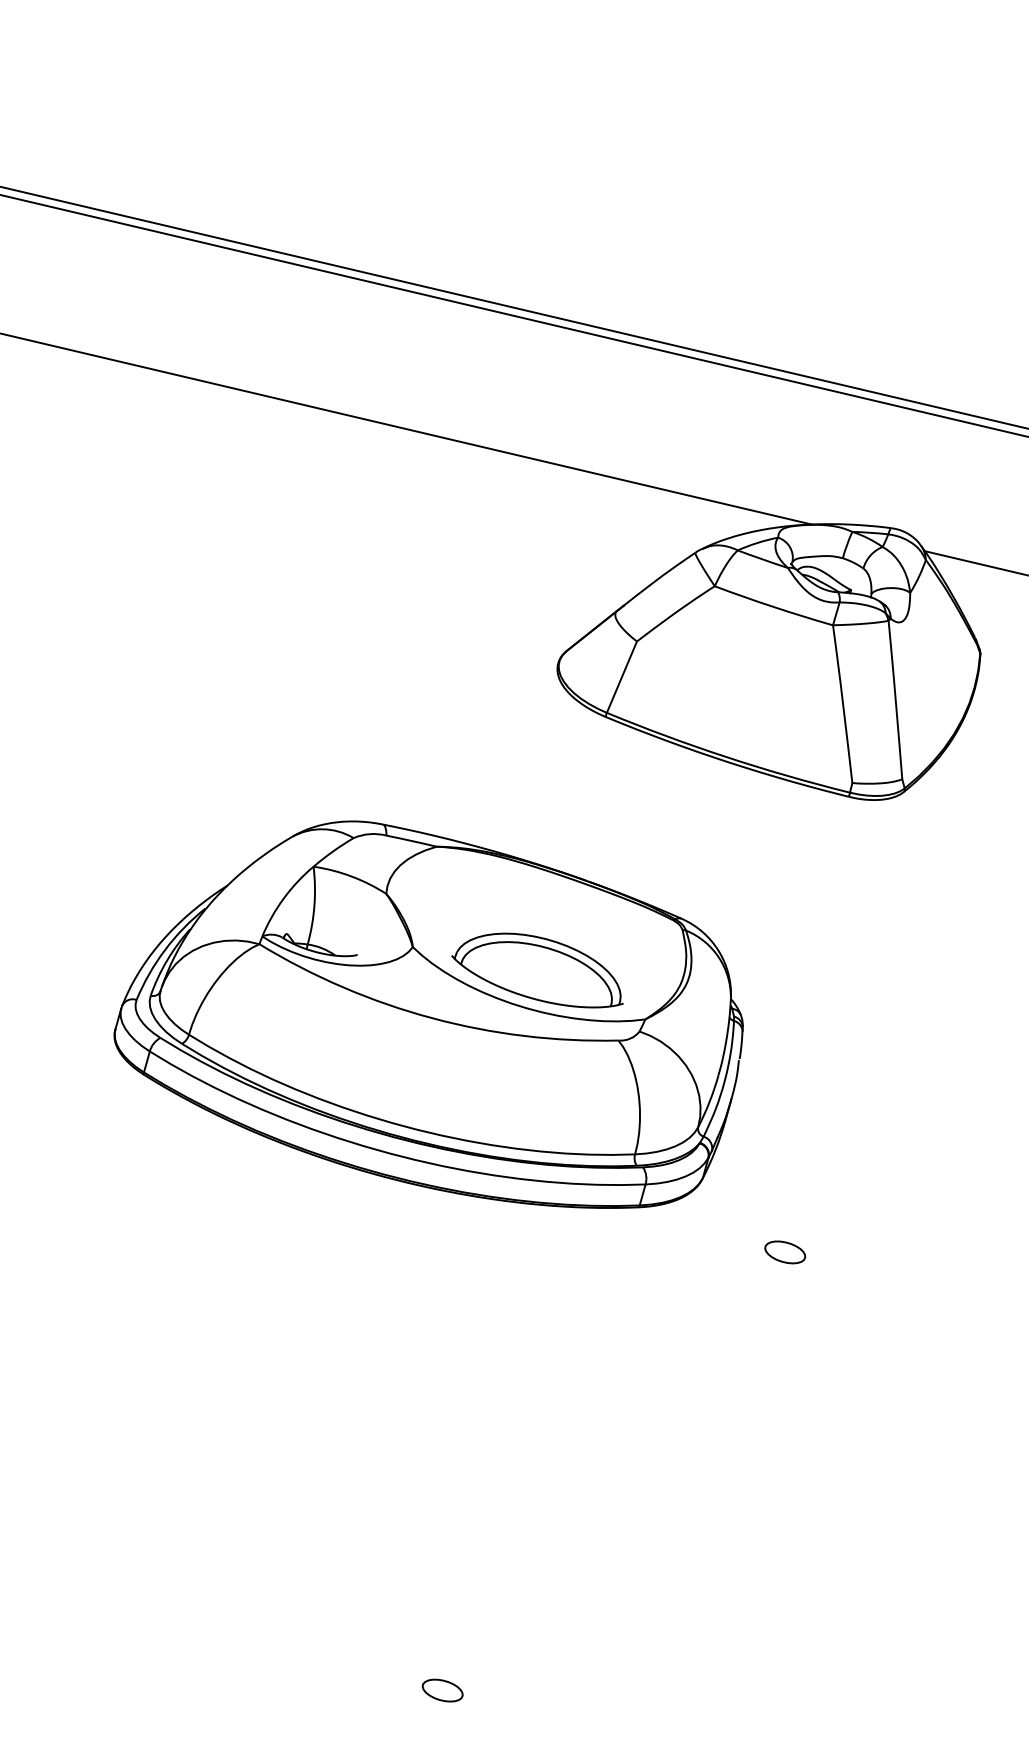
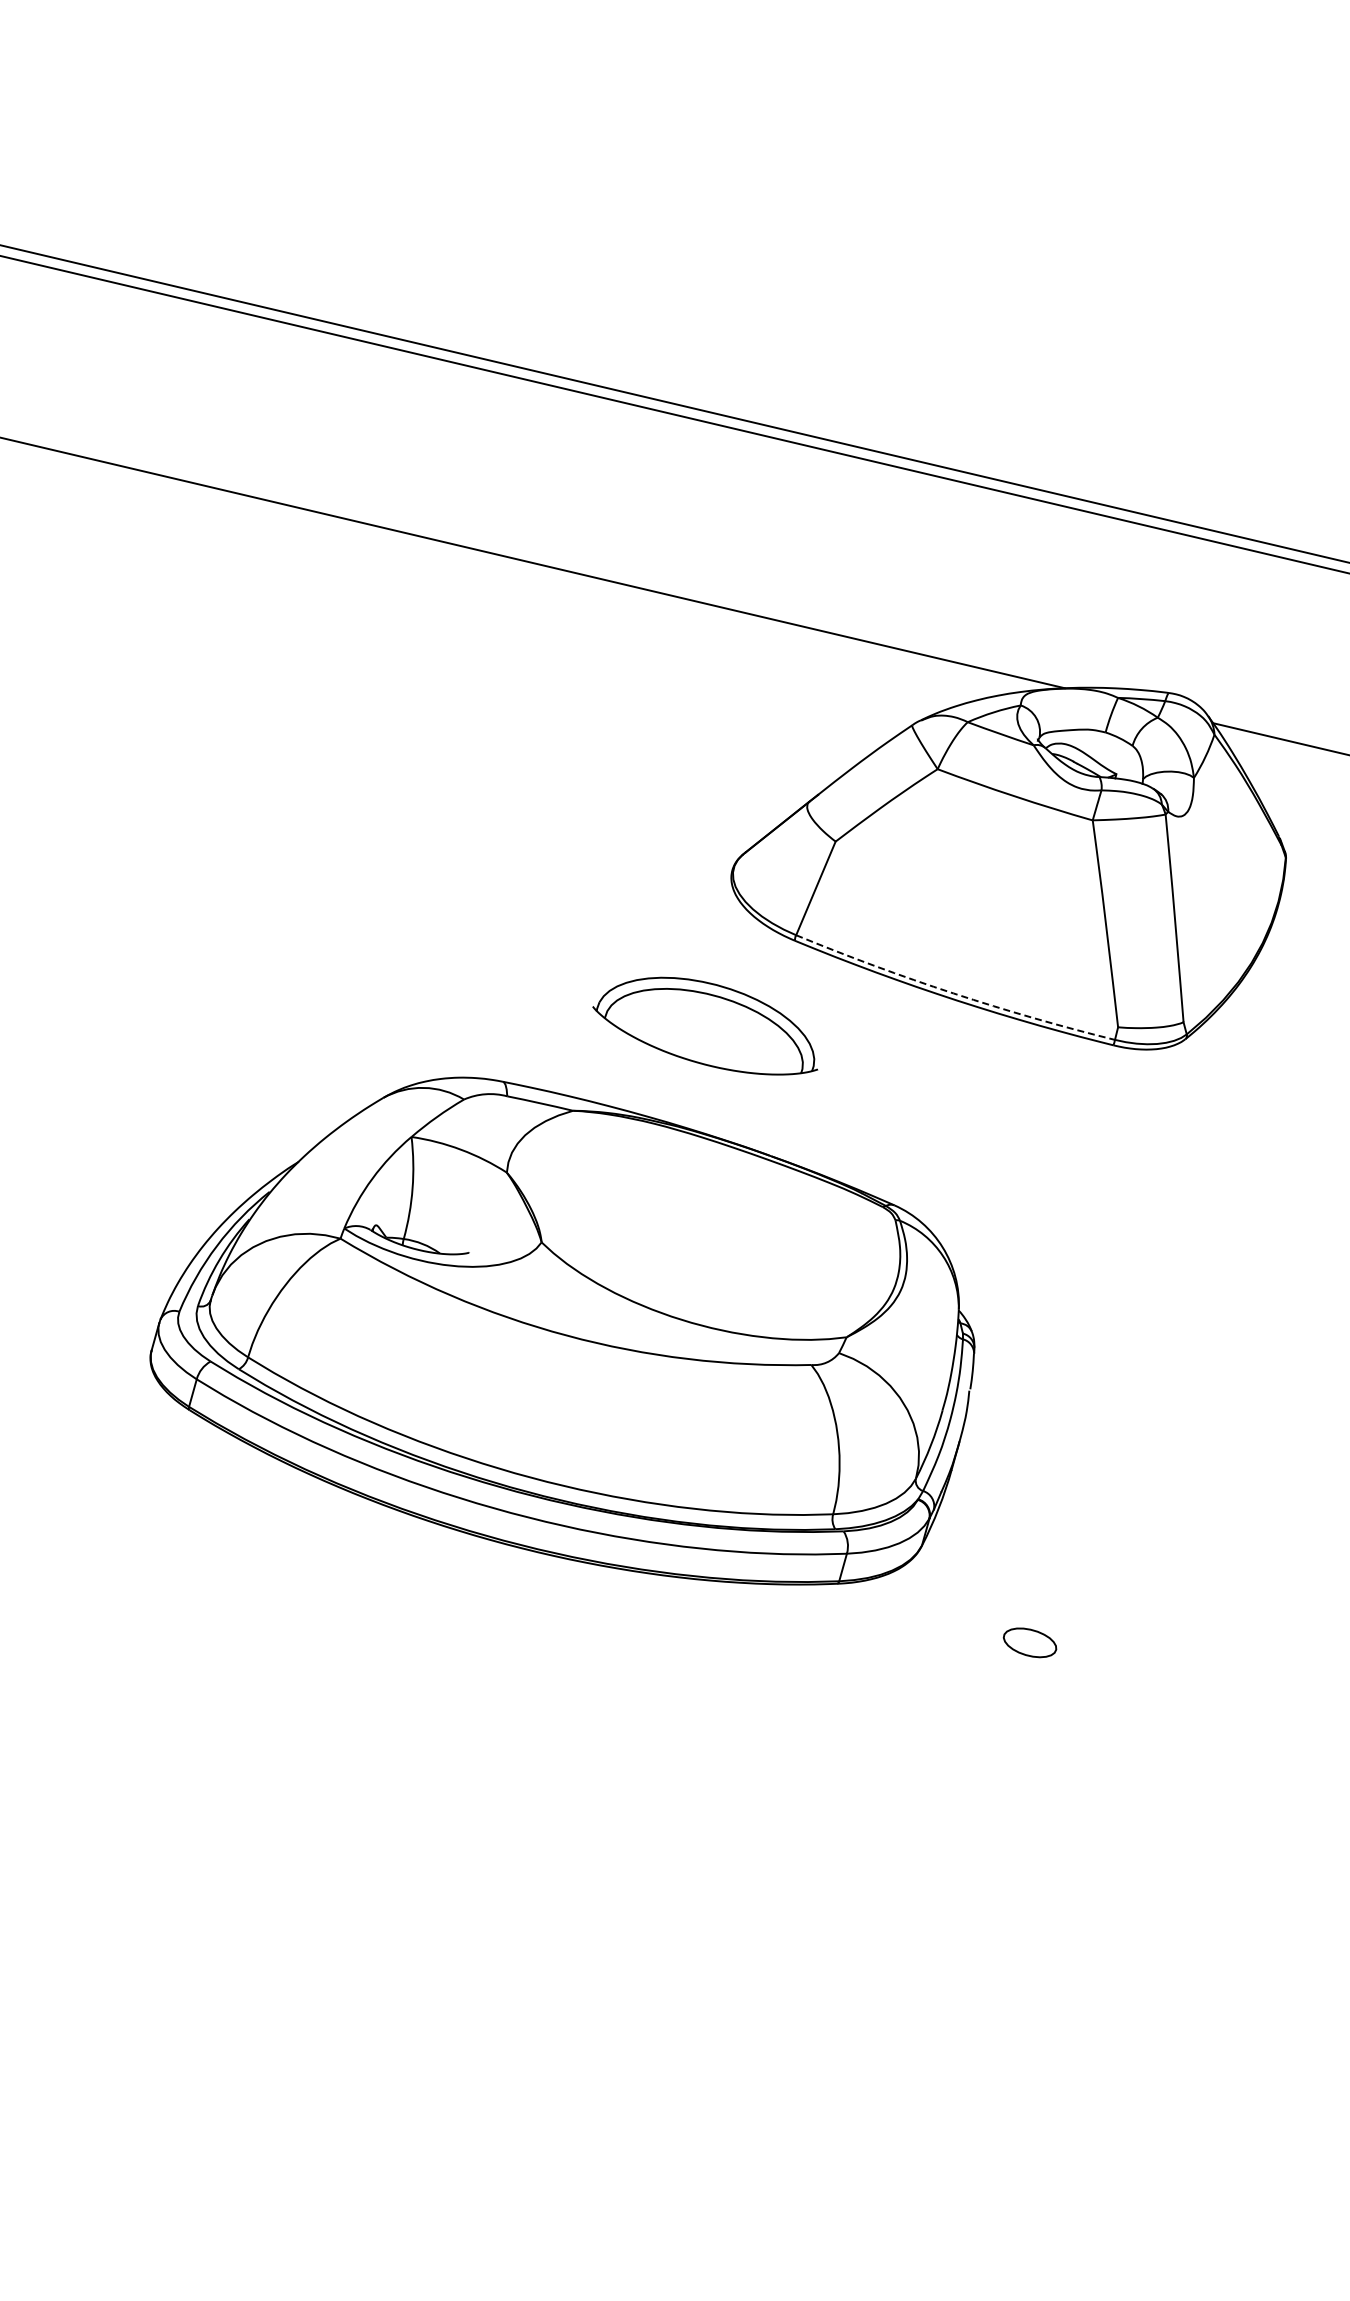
arc: (726, 757) -> (953, 993), solid -> dashed
part: (537, 970) -> (705, 1025), moved
part: (442, 1690) -> (580, 2217), removed

